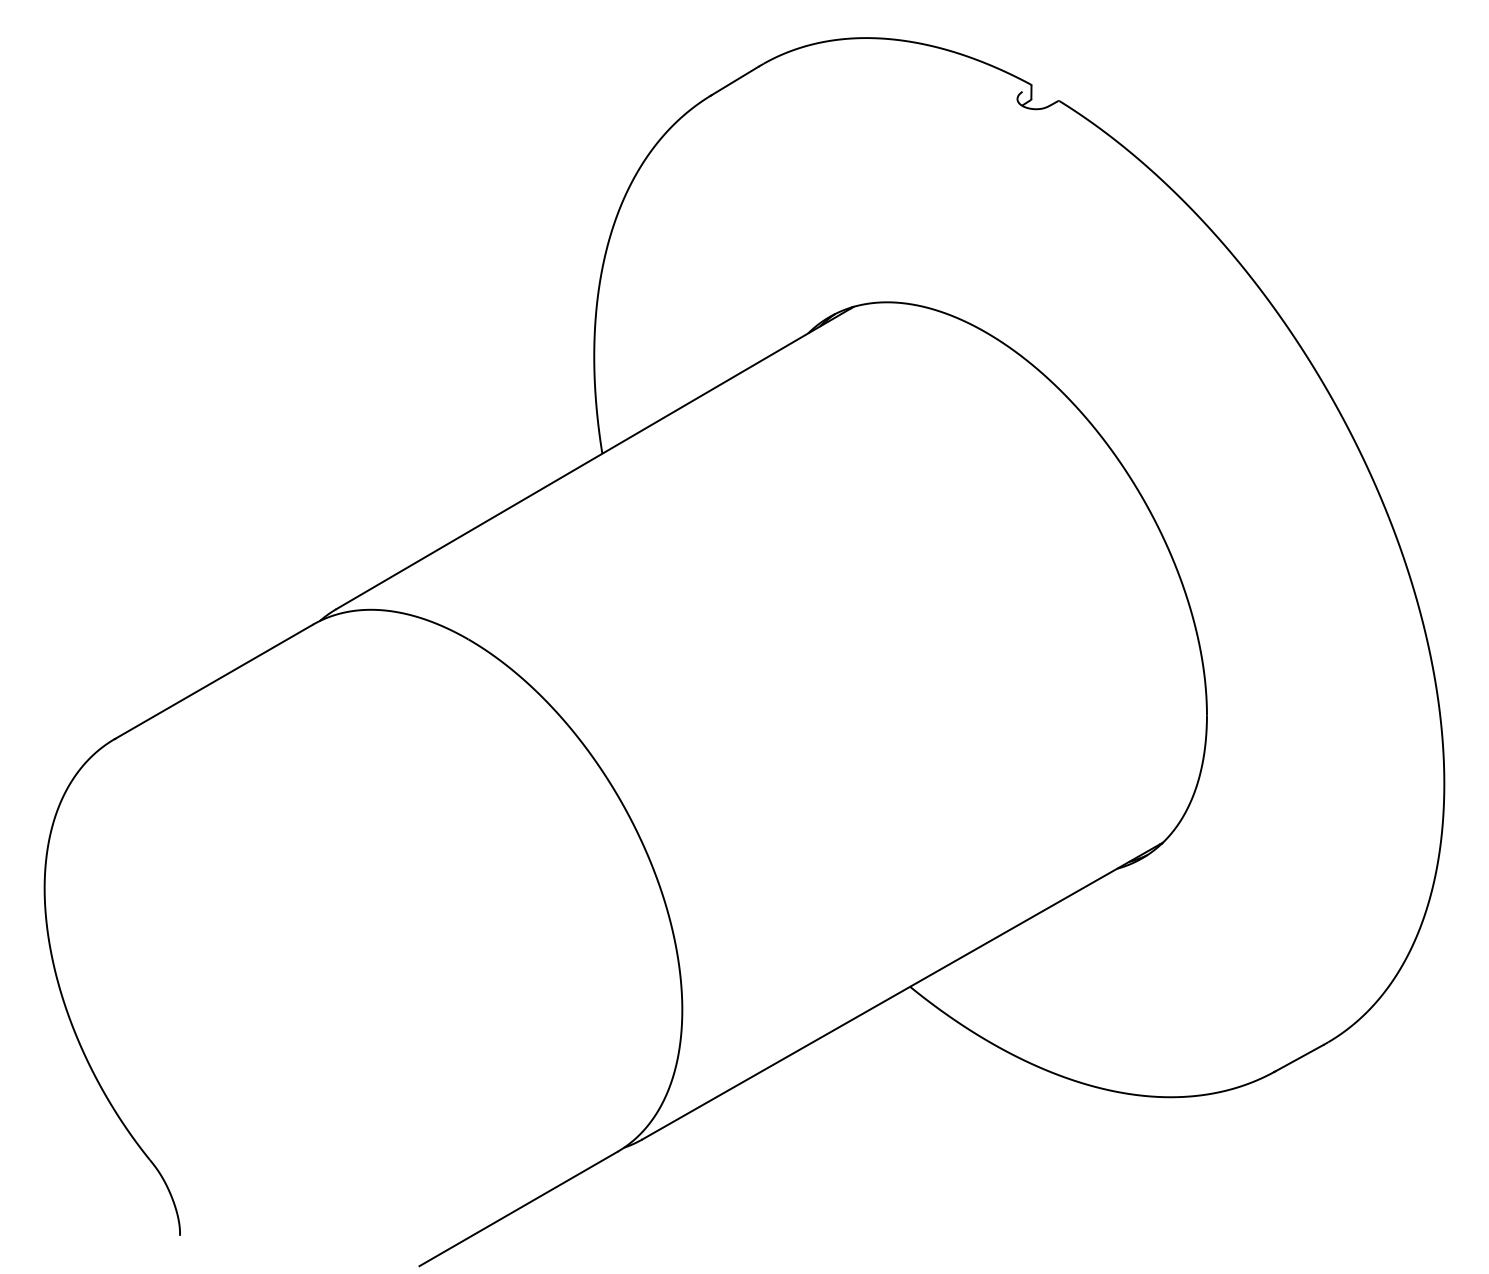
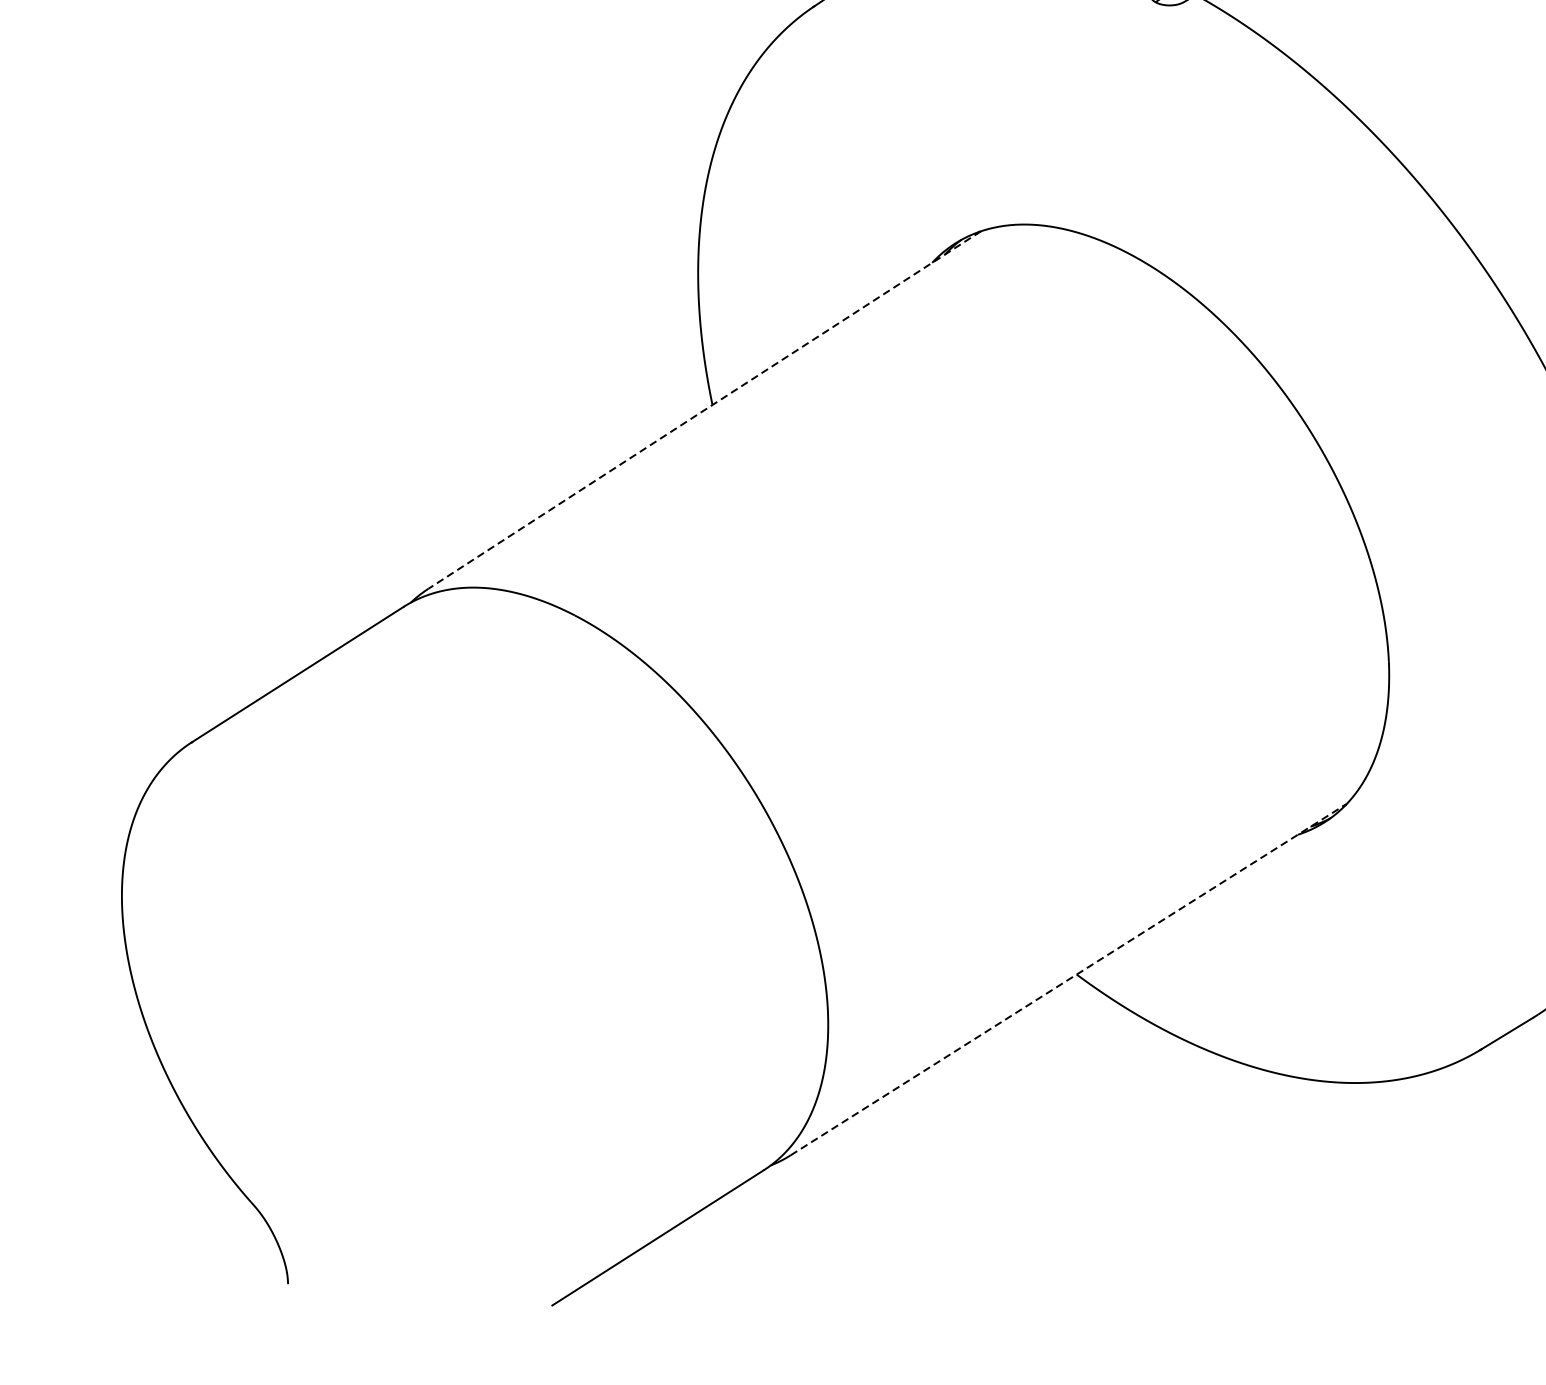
line: (595, 457) -> (705, 409), solid -> dashed
line: (902, 990) -> (1068, 978), solid -> dashed

